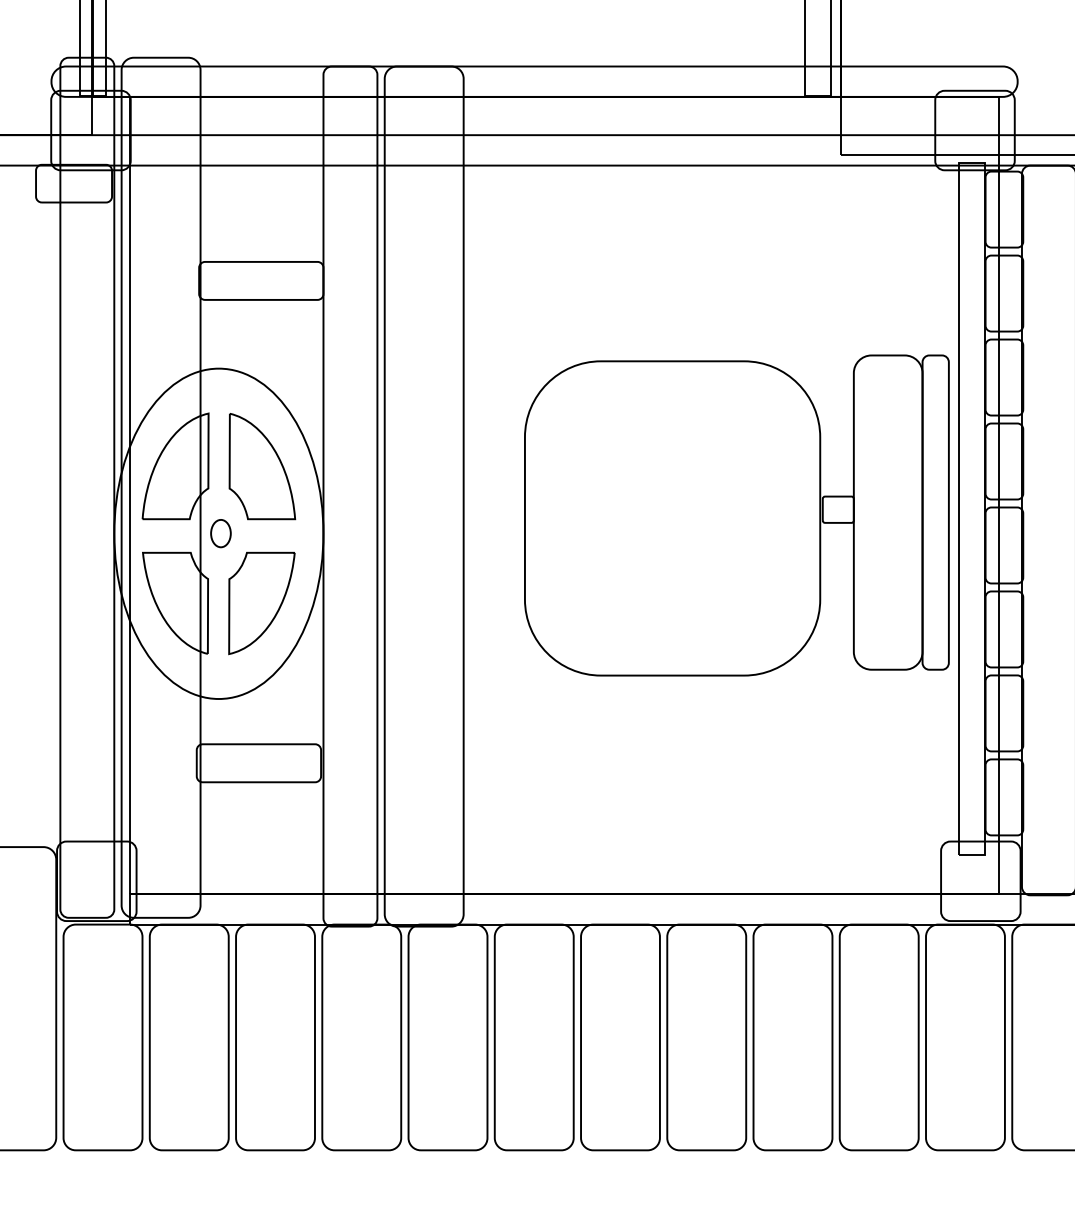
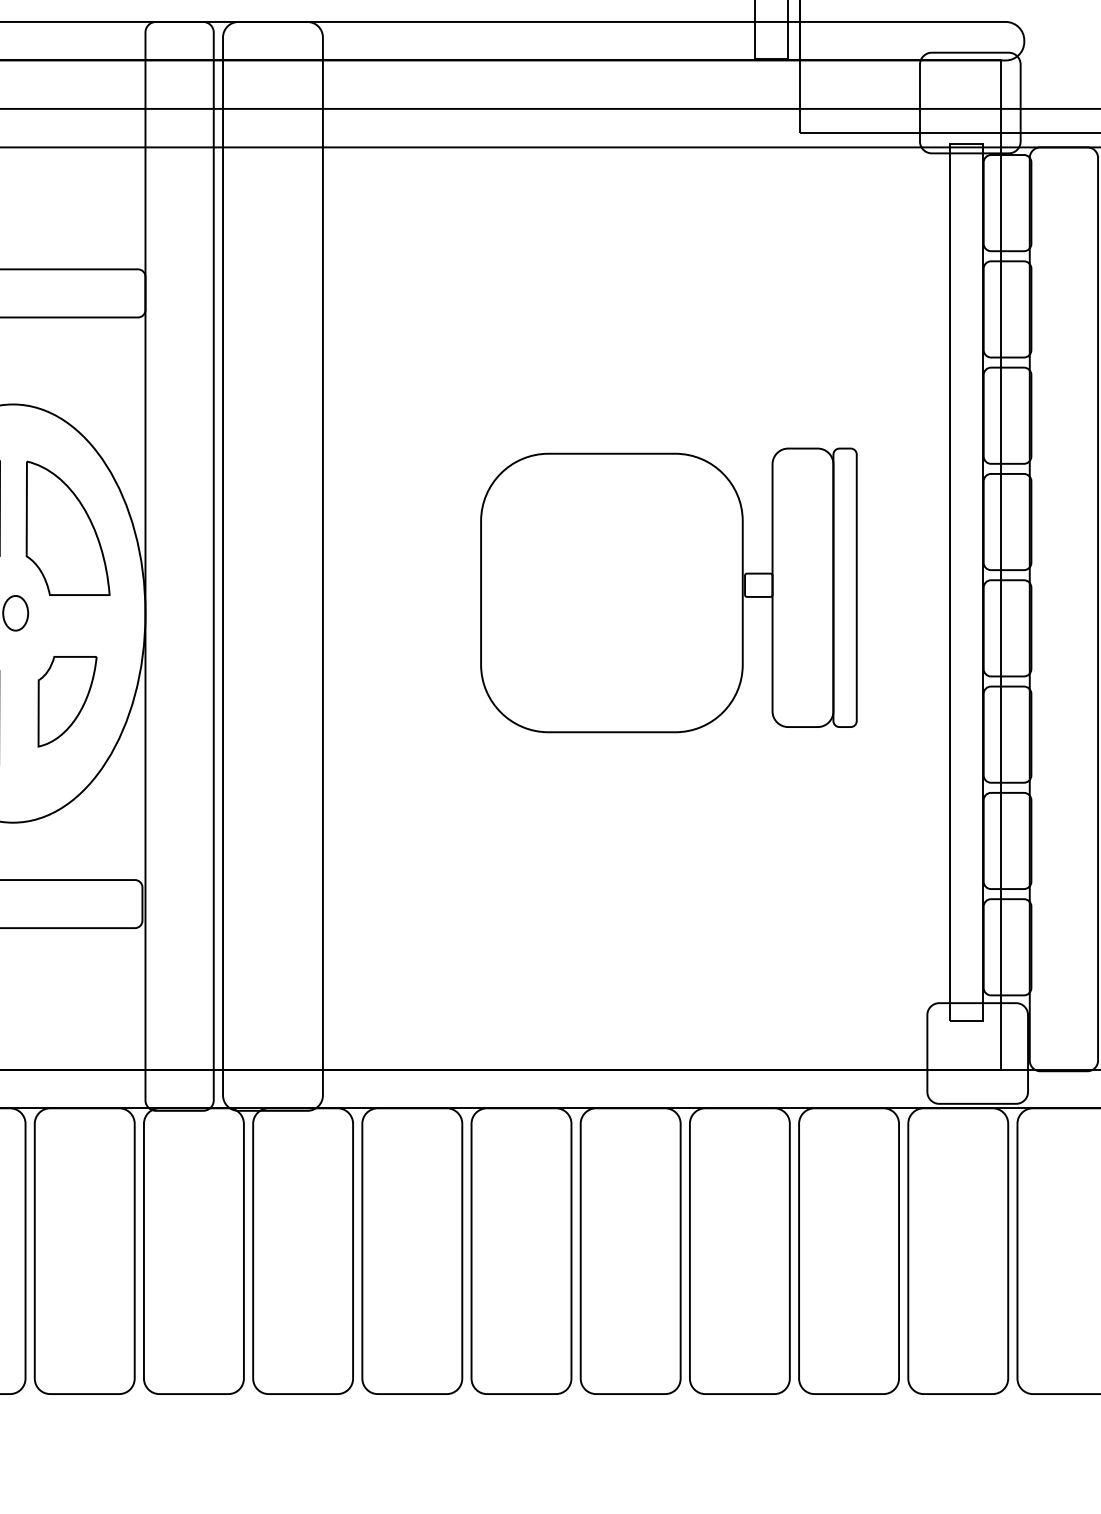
part: (736, 515) -> (668, 590), size x0.7
part: (261, 603) -> (67, 701), size x0.7

